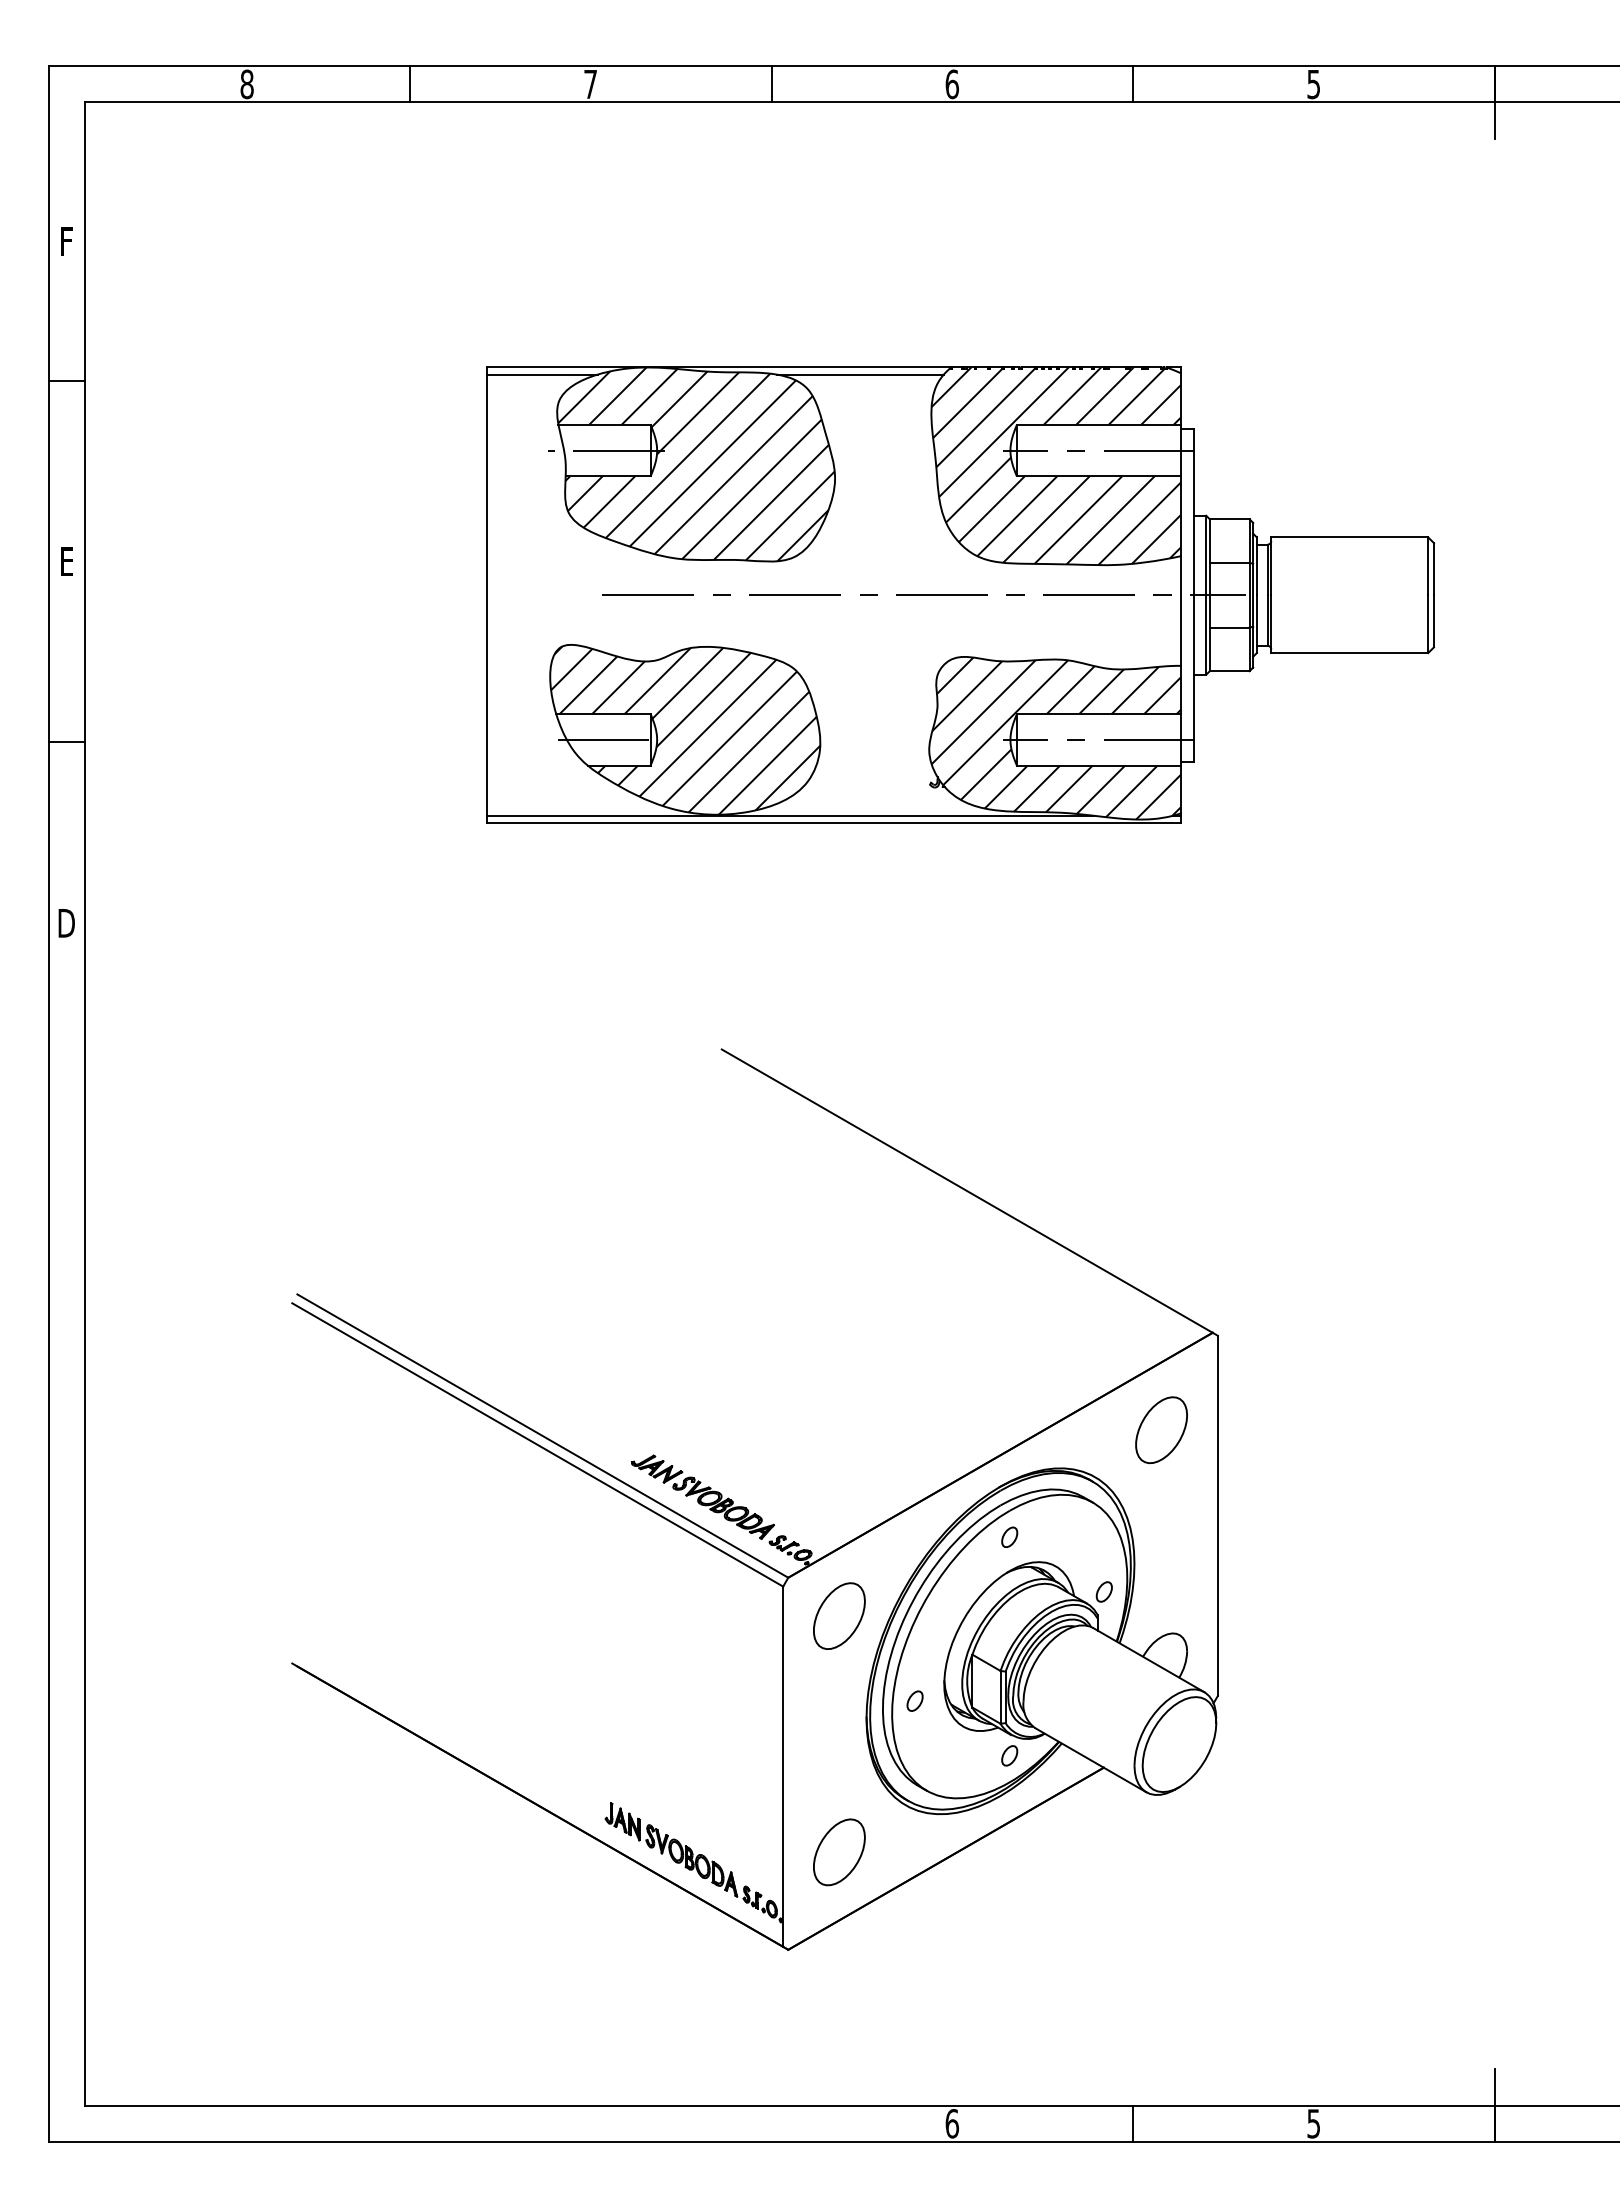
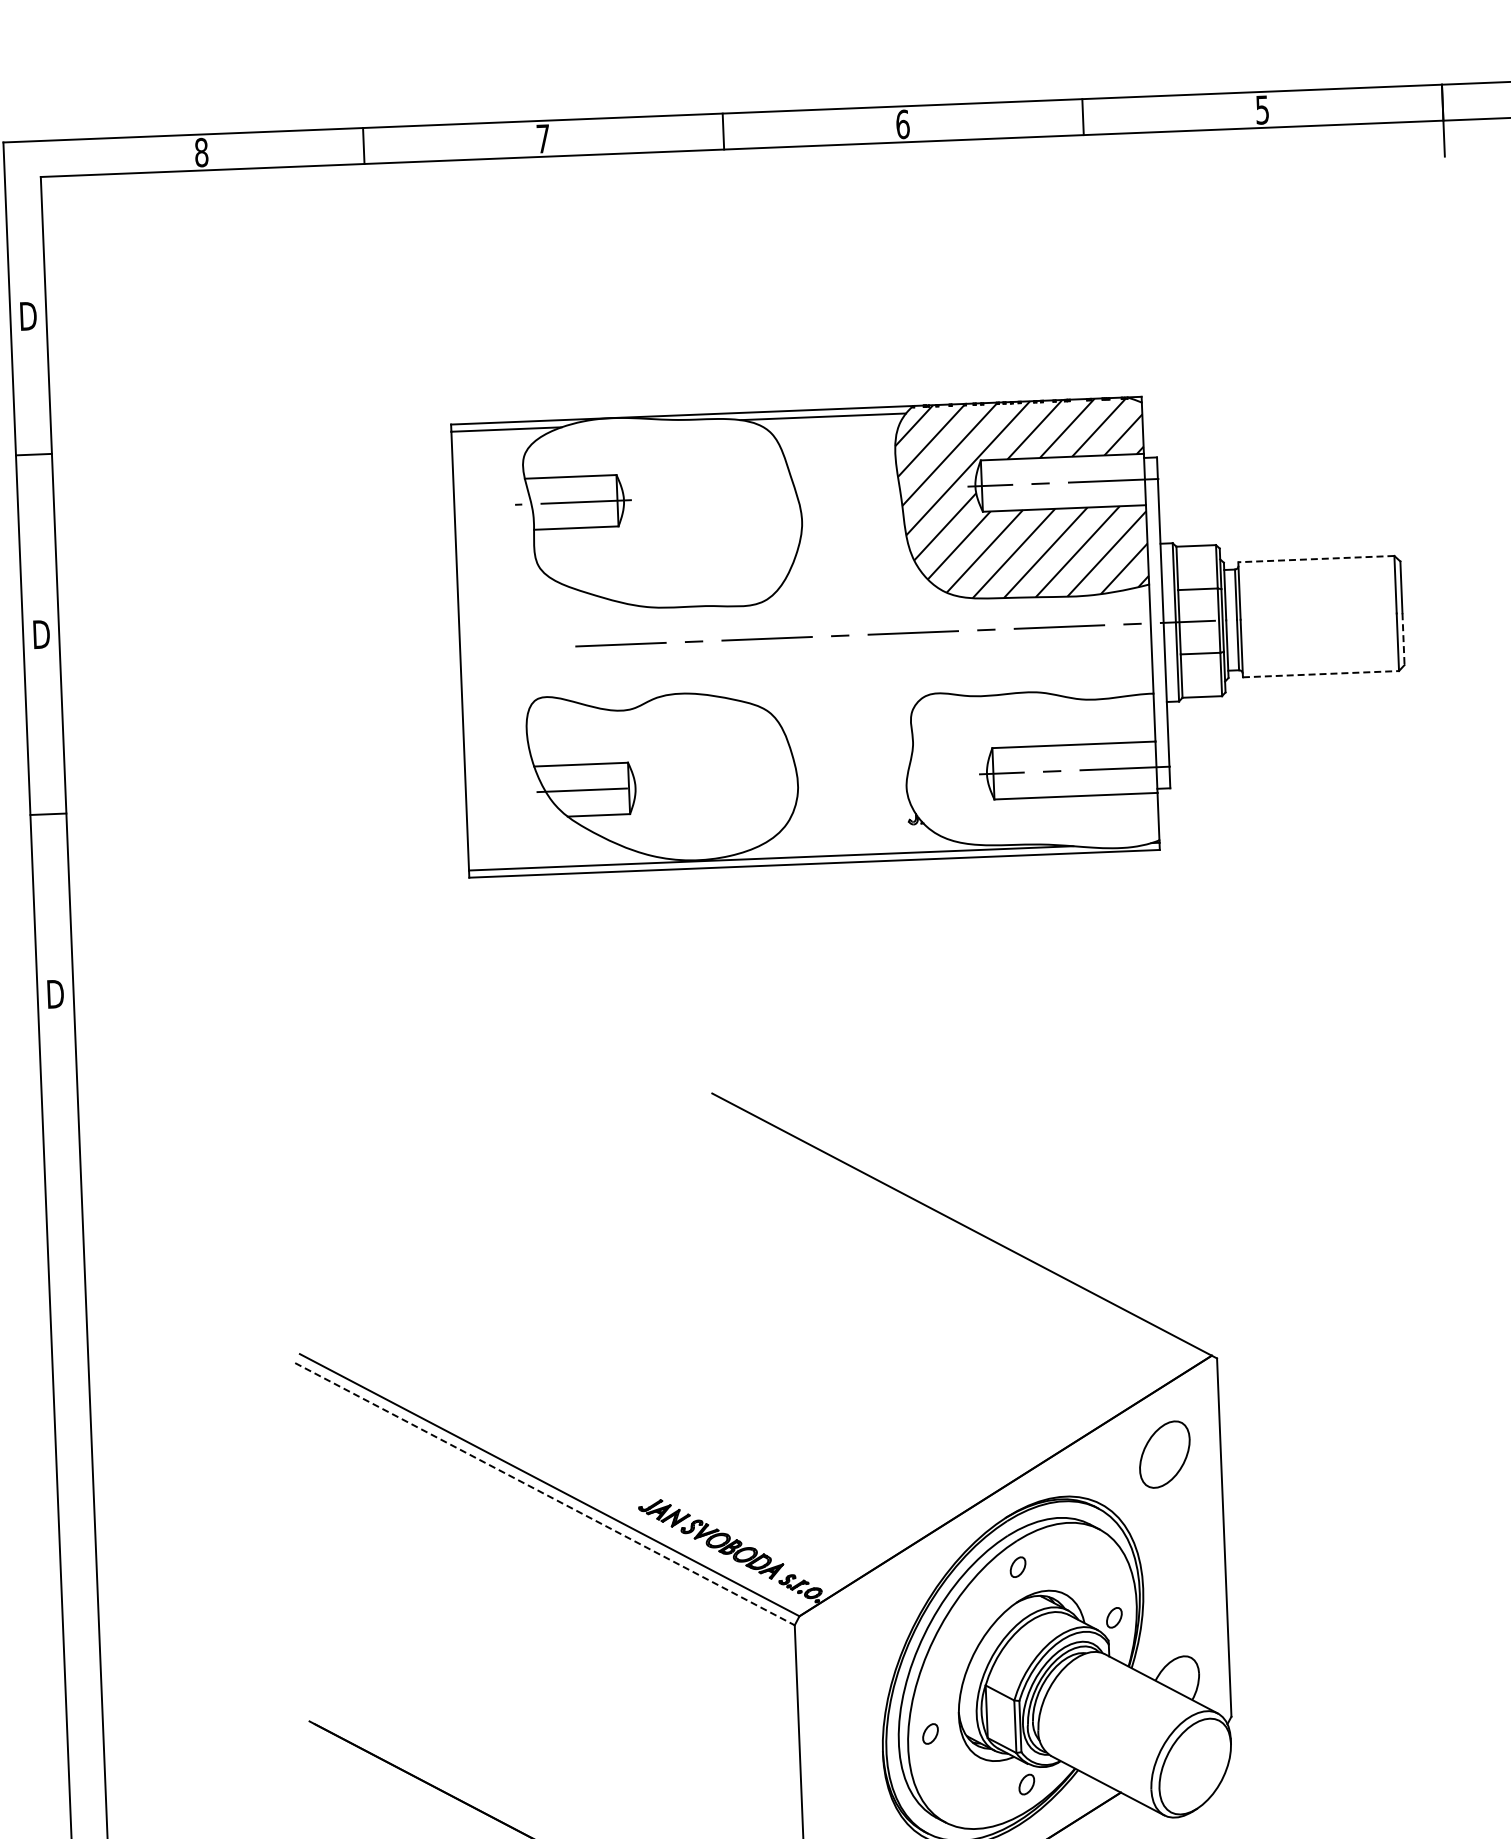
text: (66, 241) -> (28, 316), F -> D
hatch: (696, 464) -> (663, 512), removed
line: (1349, 537) -> (1316, 559), solid -> dashed
text: (67, 561) -> (41, 634), E -> D
line: (1434, 621) -> (1404, 639), solid -> dashed
line: (1350, 653) -> (1321, 674), solid -> dashed
hatch: (685, 730) -> (663, 777), removed
hatch: (1055, 738) -> (1031, 770), removed
line: (538, 1445) -> (545, 1494), solid -> dashed
part: (839, 1615) -> (851, 1651), removed

